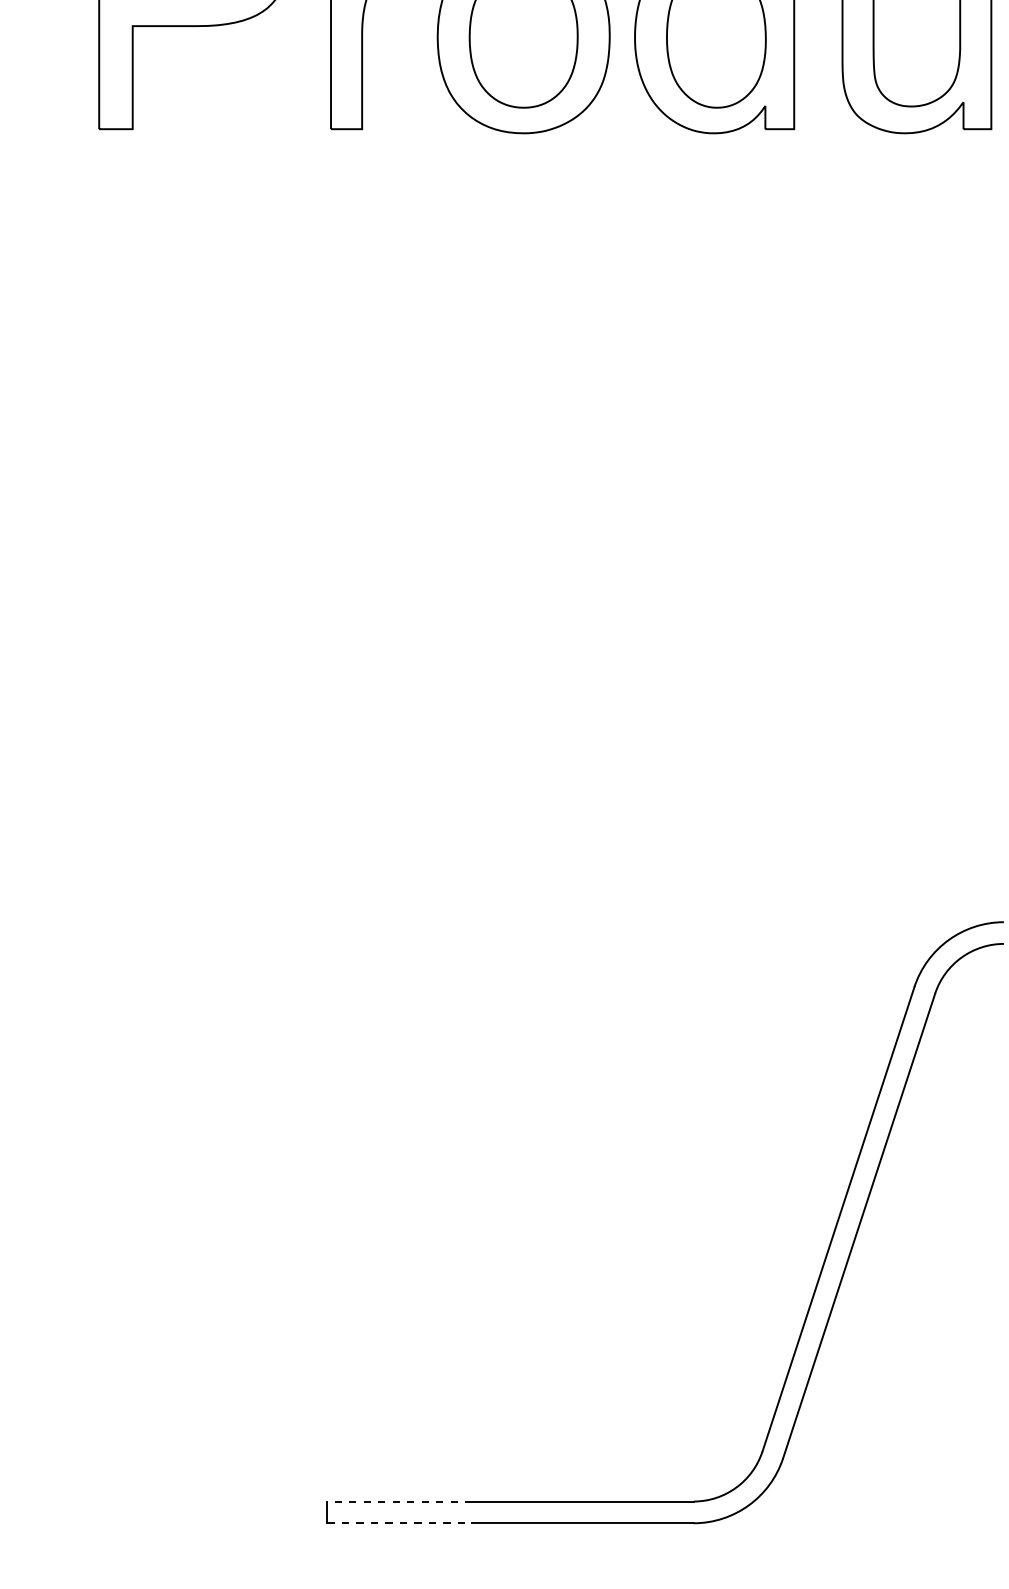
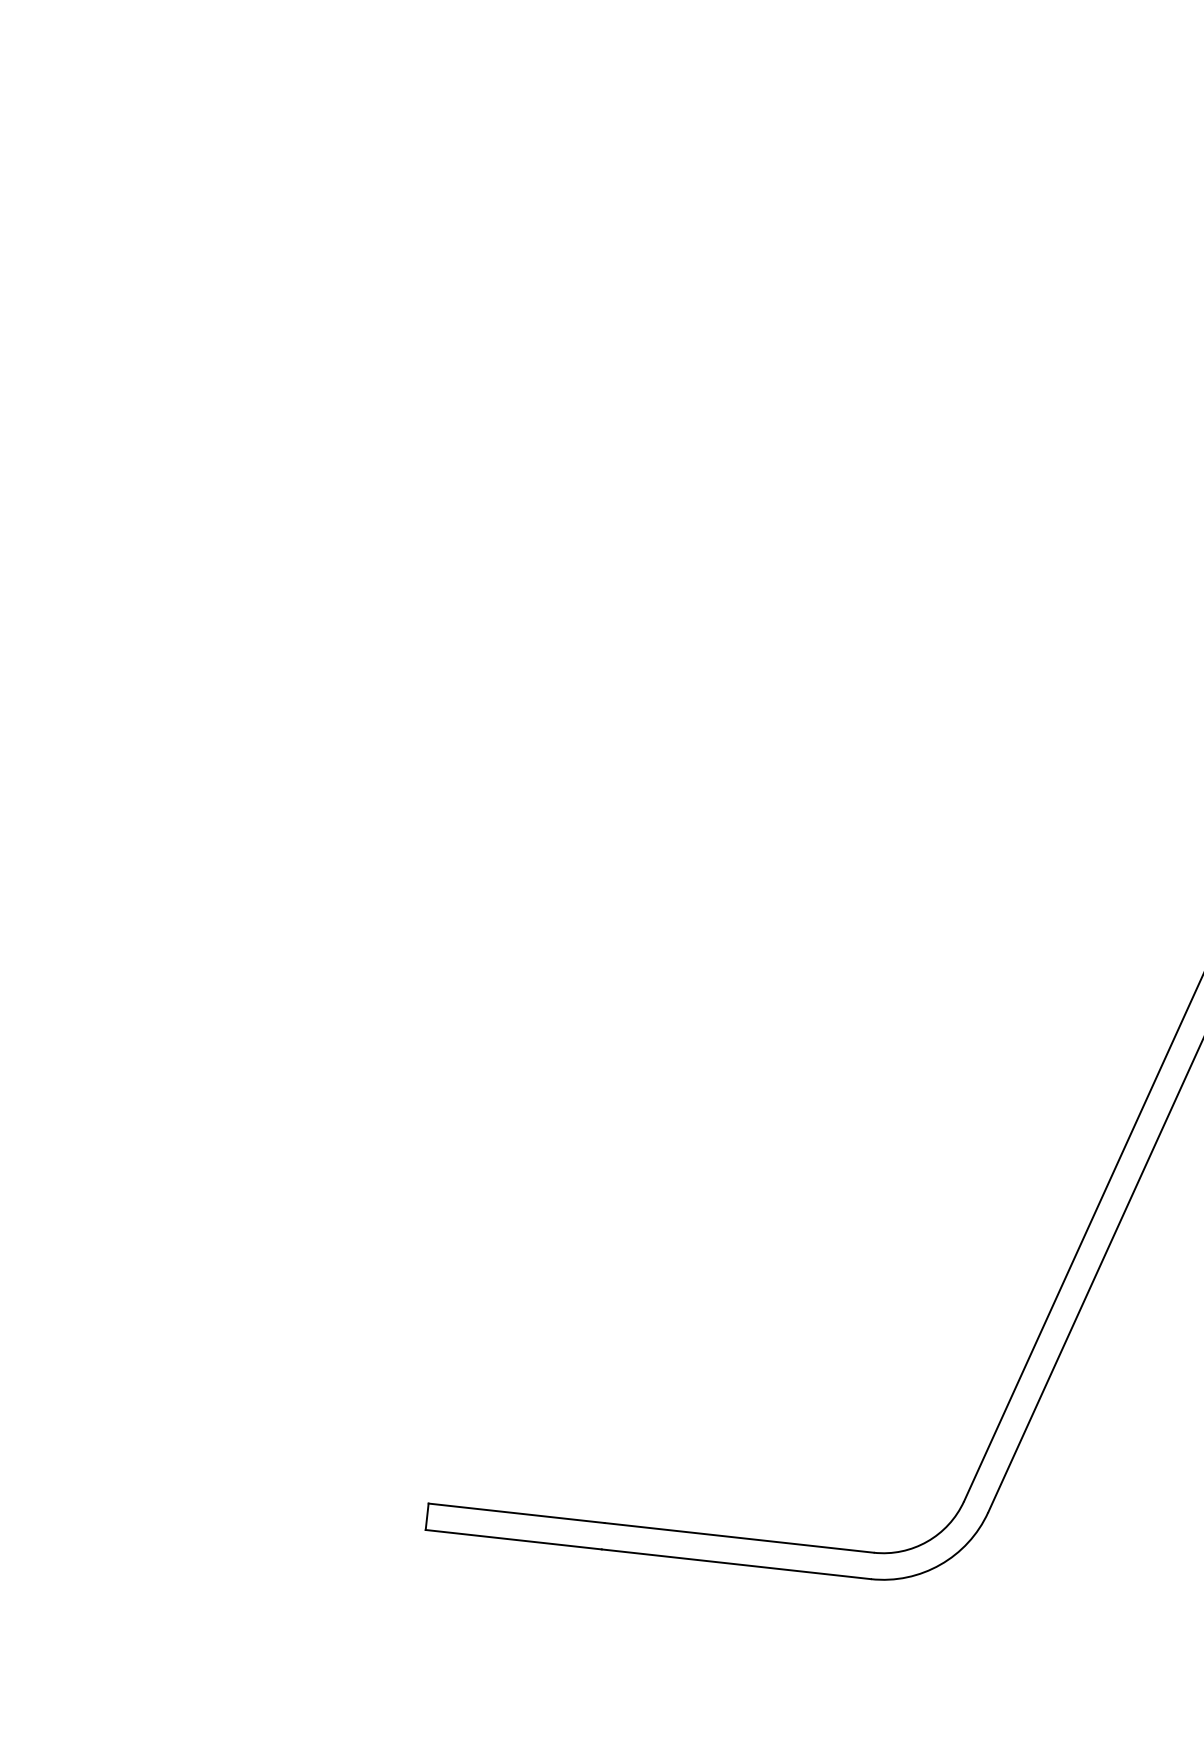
line: (399, 1501) -> (516, 1513), dashed -> solid
line: (400, 1523) -> (514, 1540), dashed -> solid

